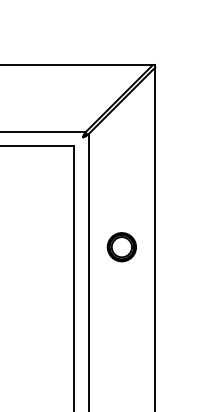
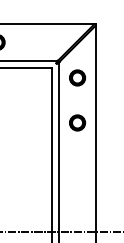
part: (121, 163) -> (77, 77), added

